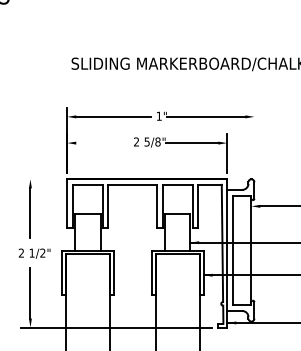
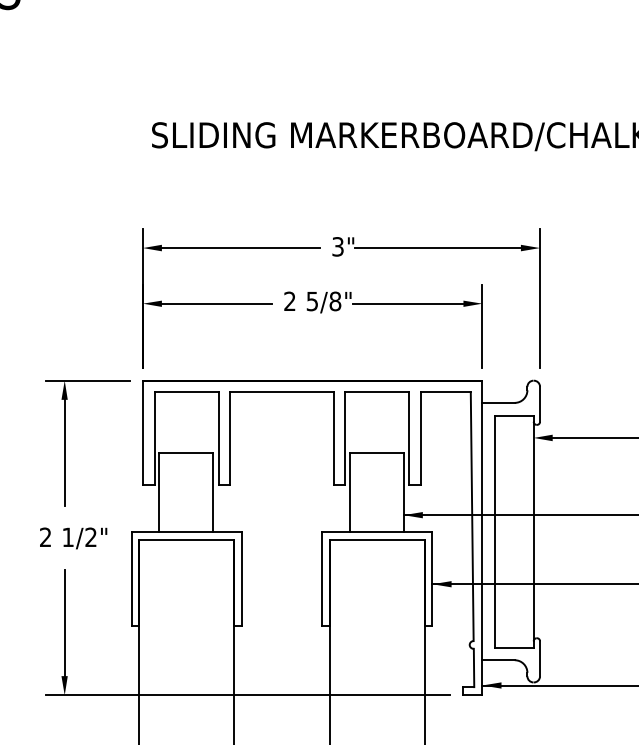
text: (158, 115) -> (336, 245), 1" -> 3"
line: (254, 140) -> (540, 298), added
line: (102, 143) -> (217, 304), added
line: (41, 179) -> (88, 380), added

